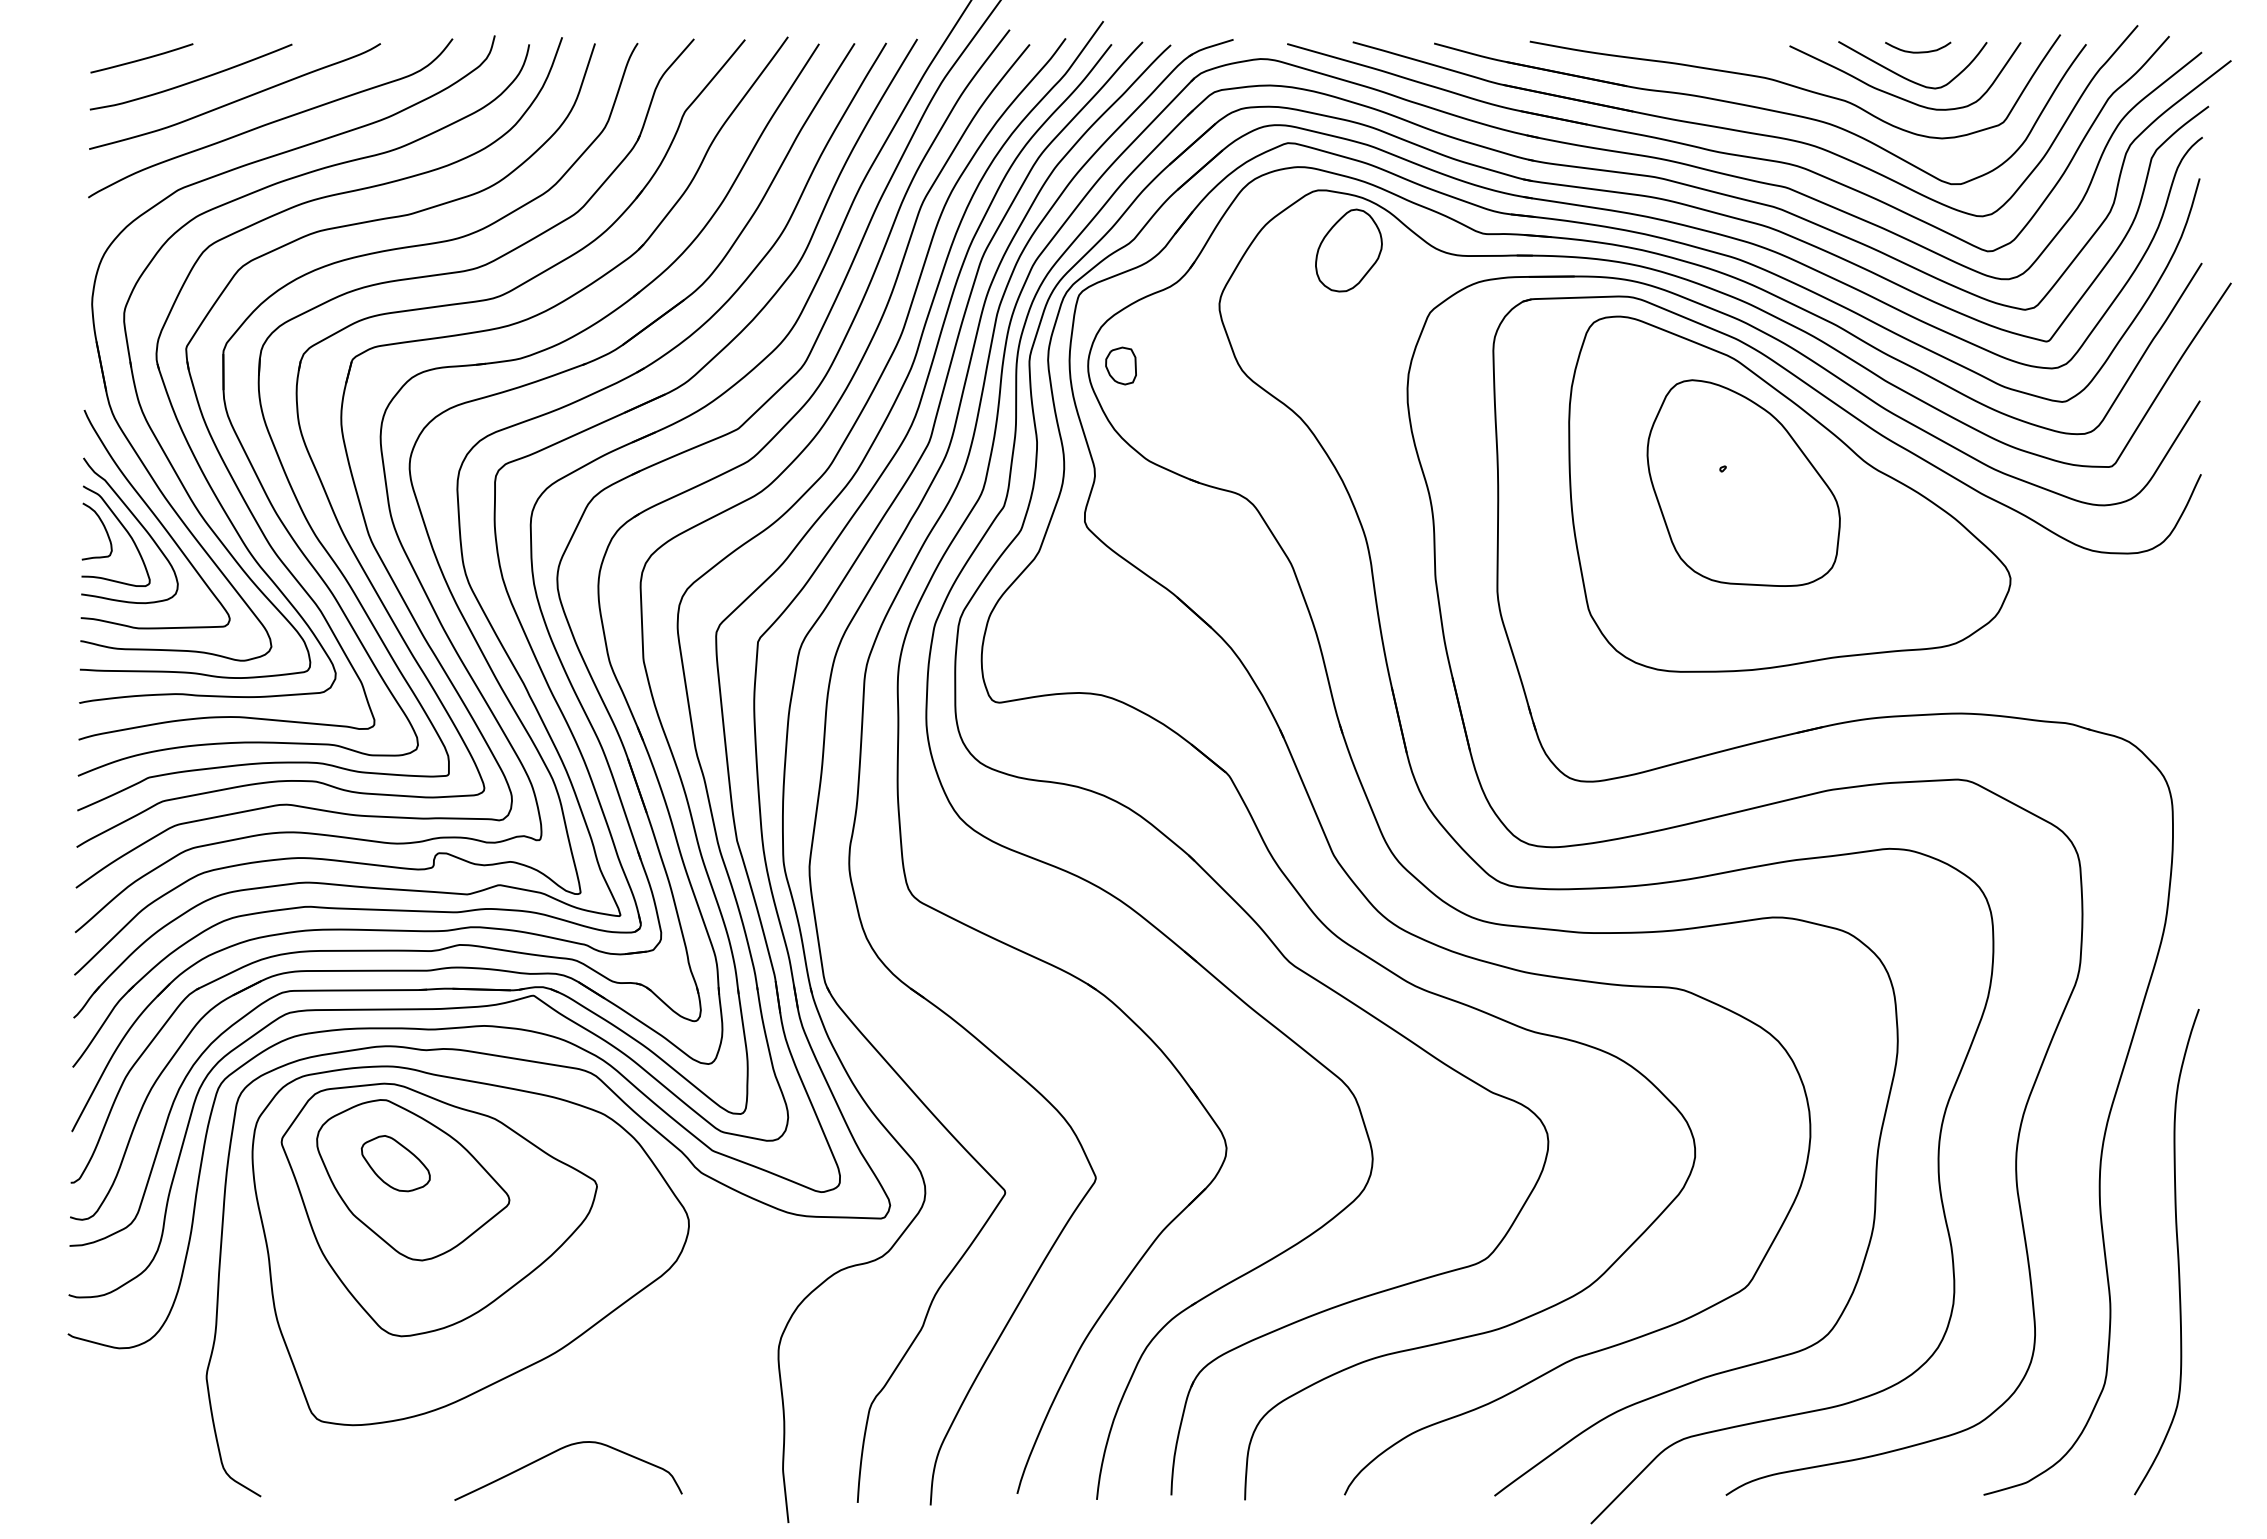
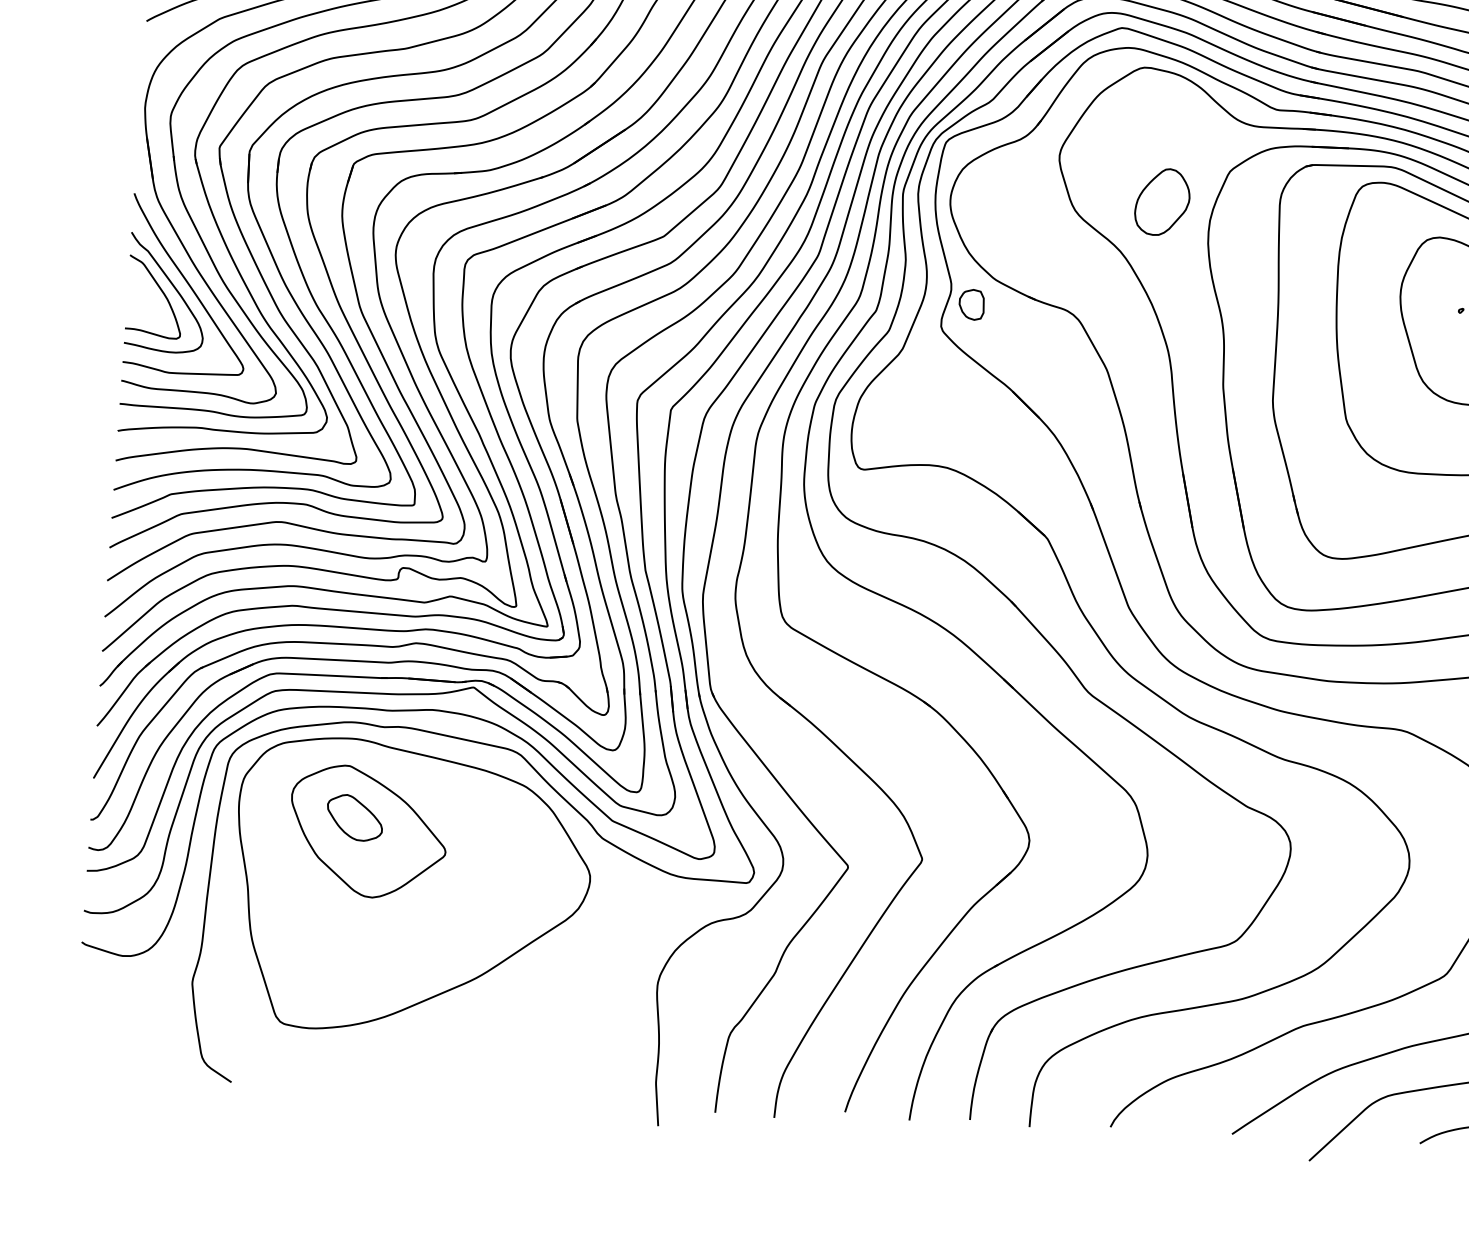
part: (1348, 250) -> (1162, 202), moved
part: (1120, 365) -> (971, 304), moved
curve: (103, 527) -> (144, 289), removed
part: (438, 1209) -> (387, 856), removed
curve: (562, 1449) -> (477, 1056), removed

